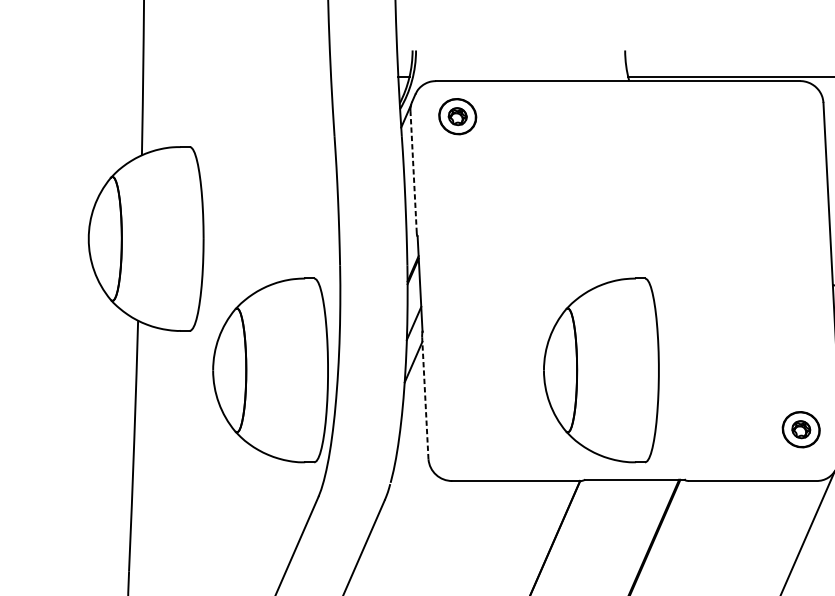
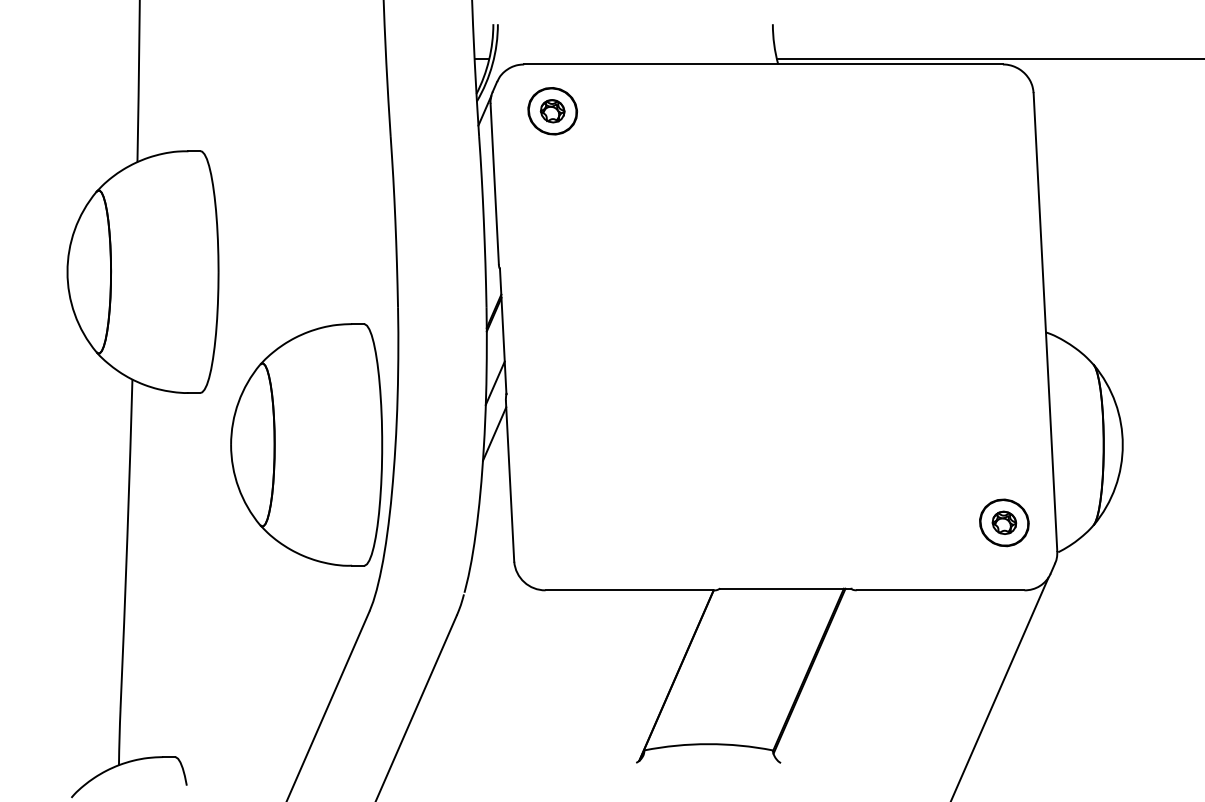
line: (413, 171) -> (494, 183), dashed -> solid
part: (601, 370) -> (741, 444), removed
line: (425, 398) -> (510, 481), dashed -> solid

